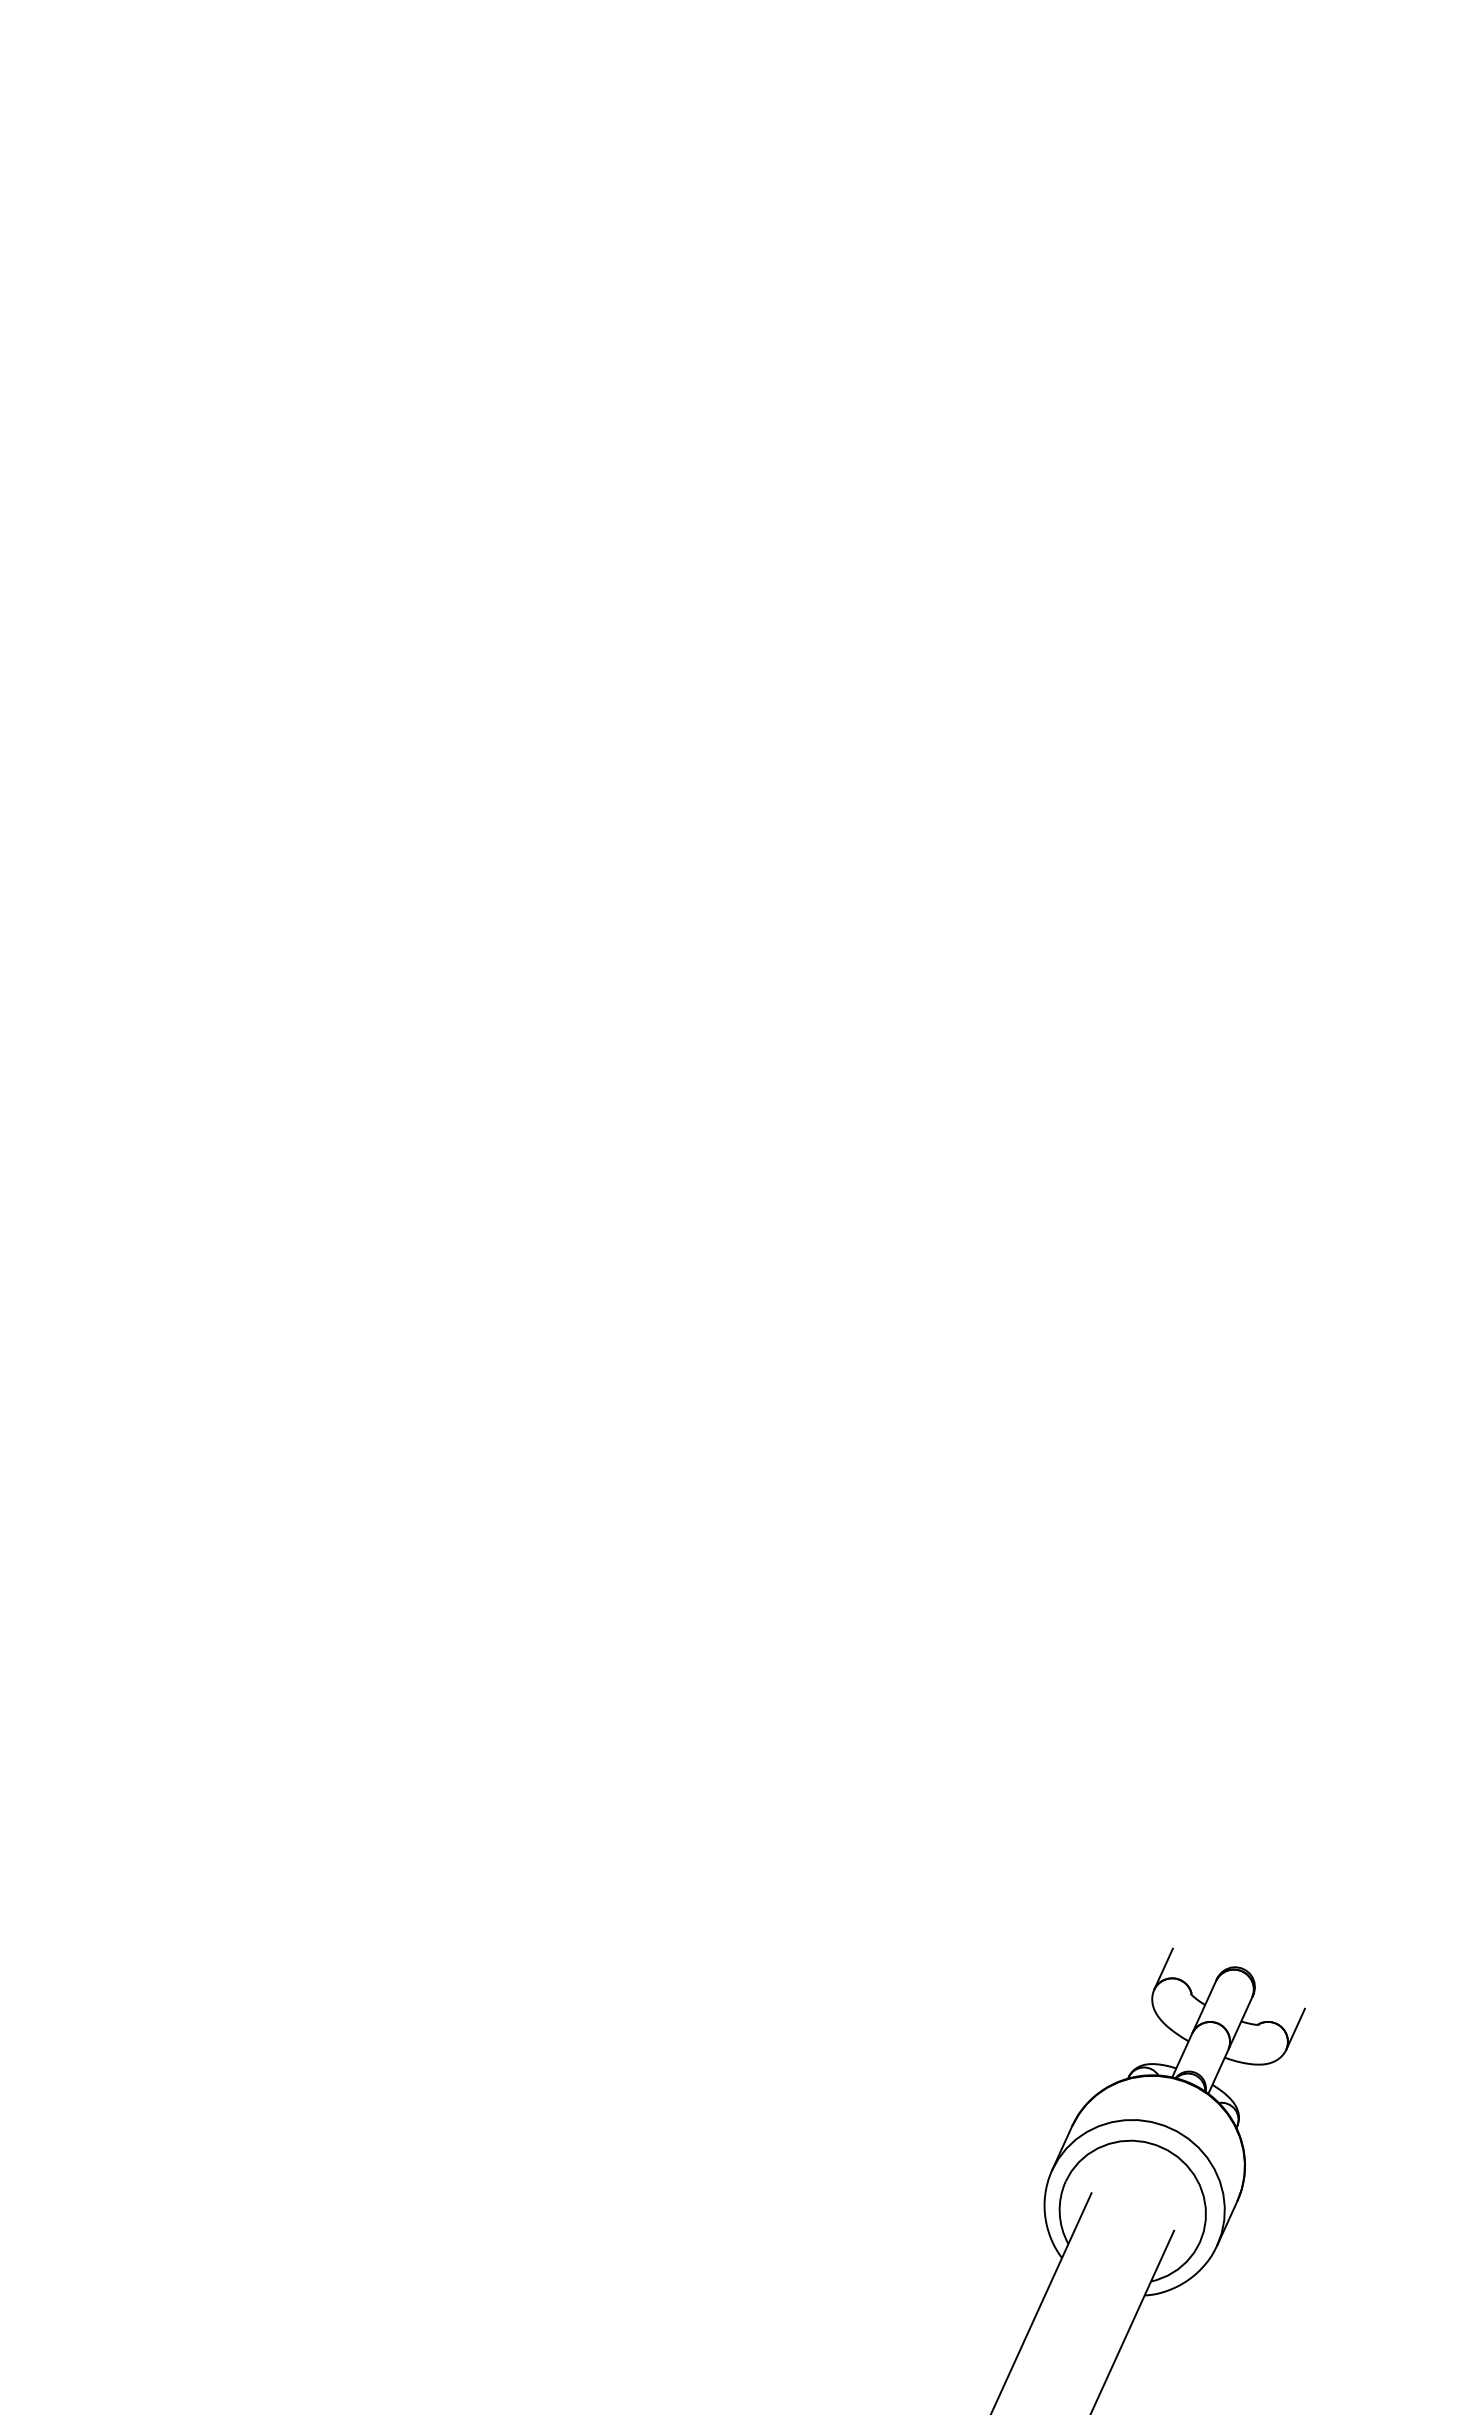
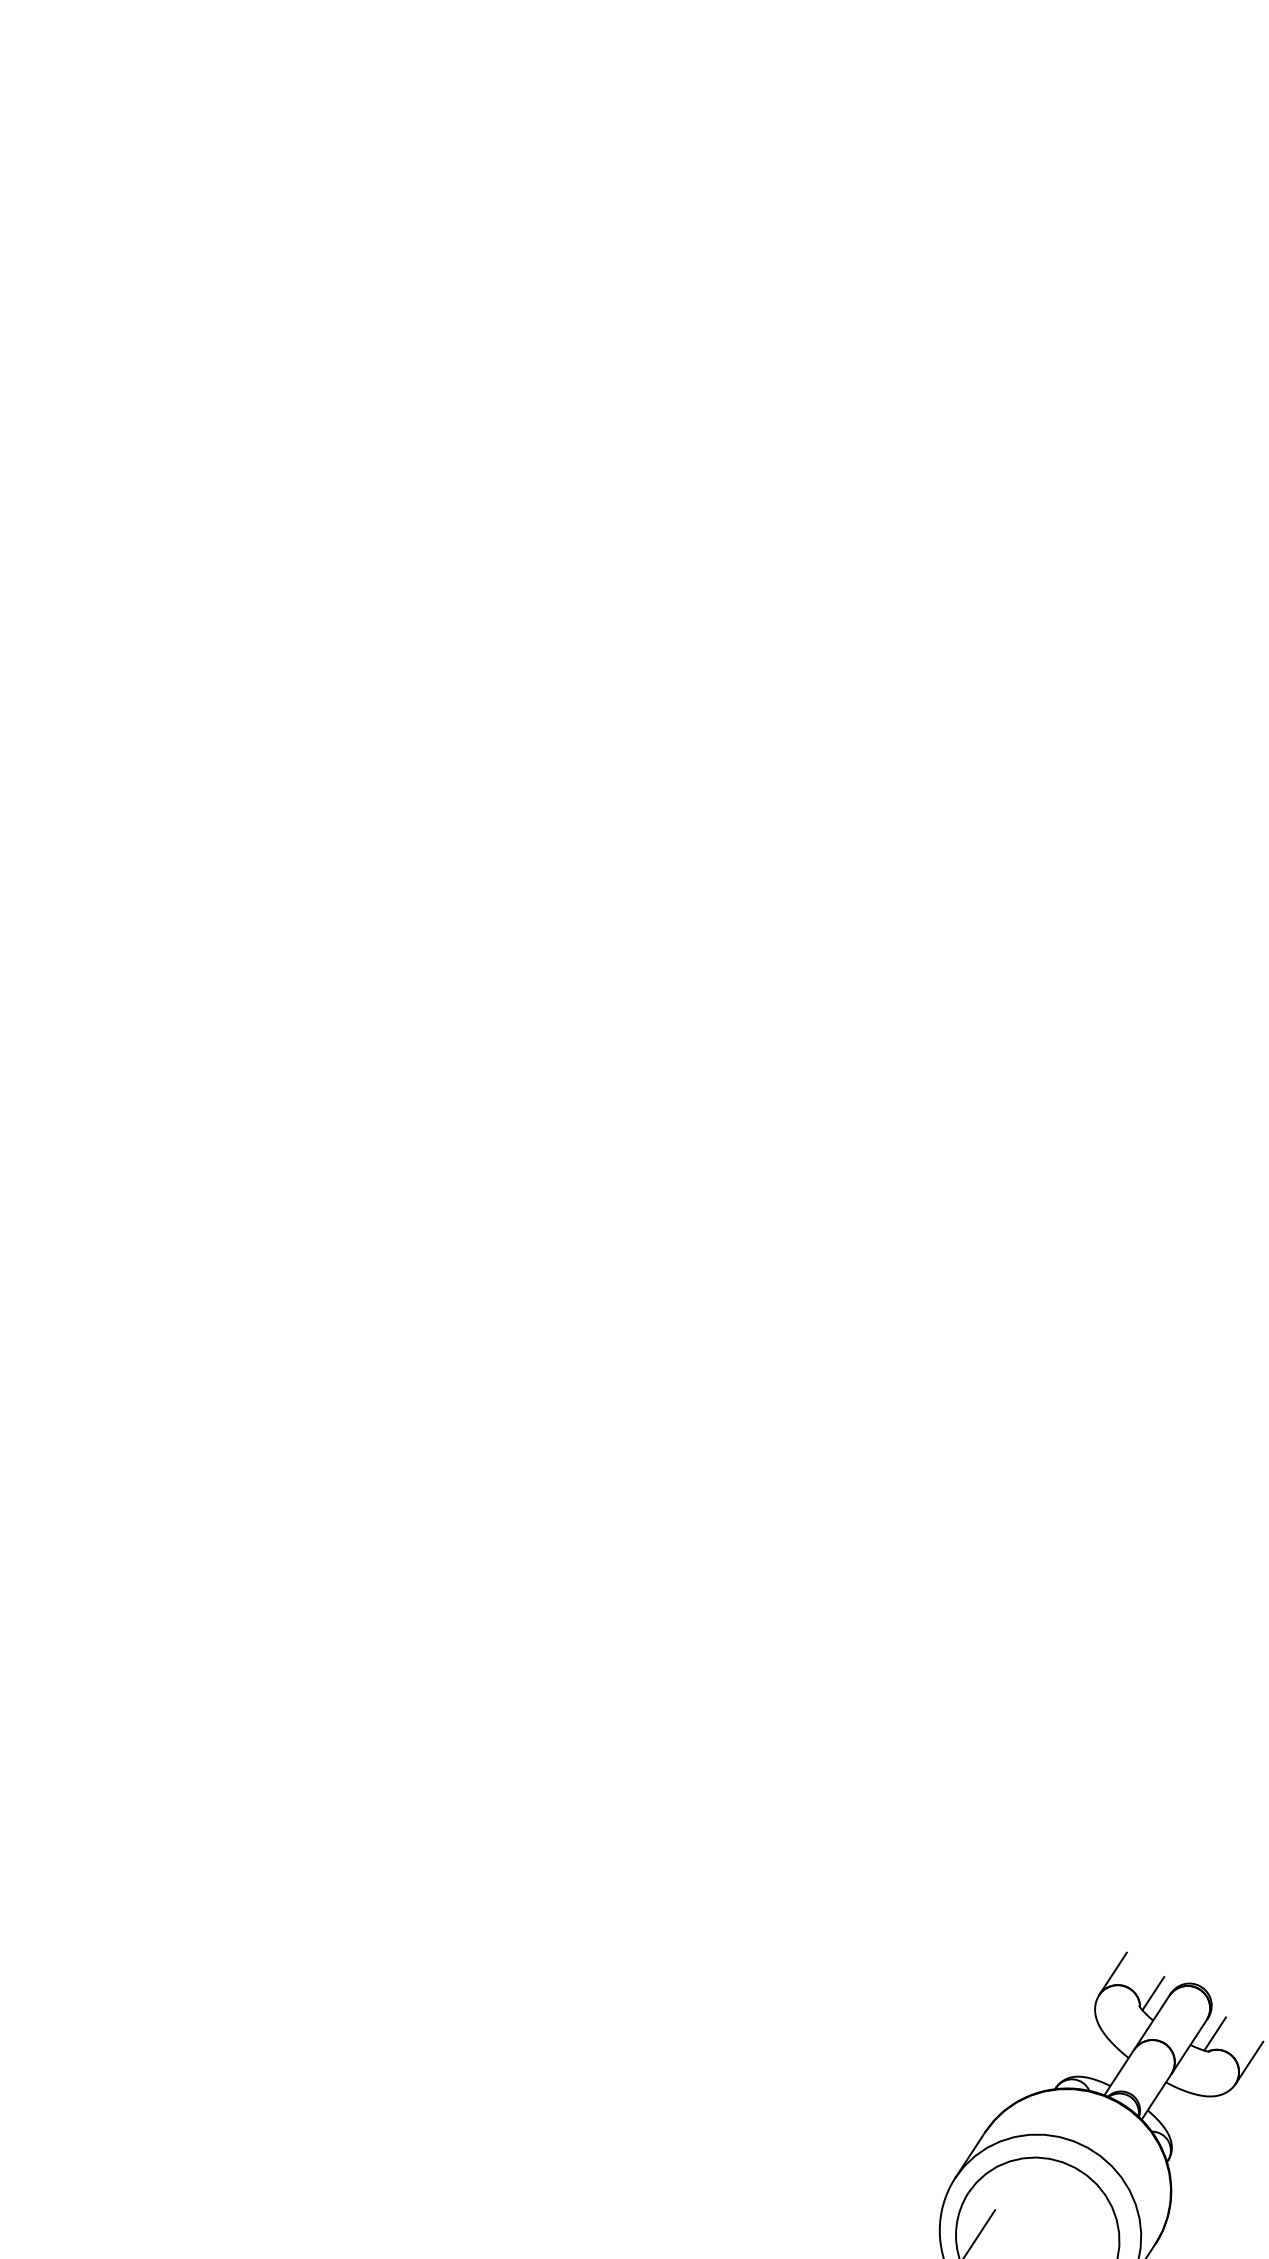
line: (1201, 1981) -> (1153, 1993), added
line: (1261, 2008) -> (1215, 2034), added

